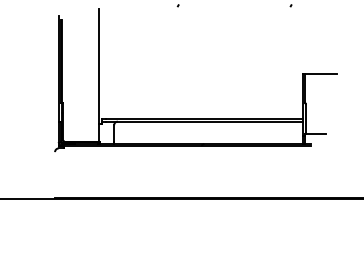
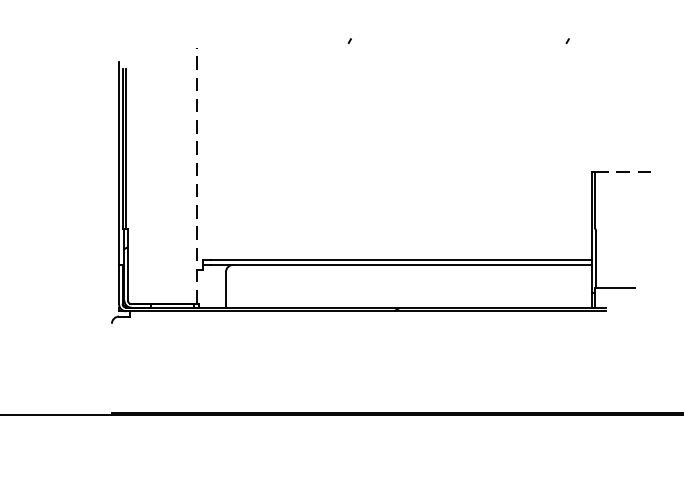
line: (321, 73) -> (626, 171), solid -> dashed
line: (99, 74) -> (197, 173), solid -> dashed

